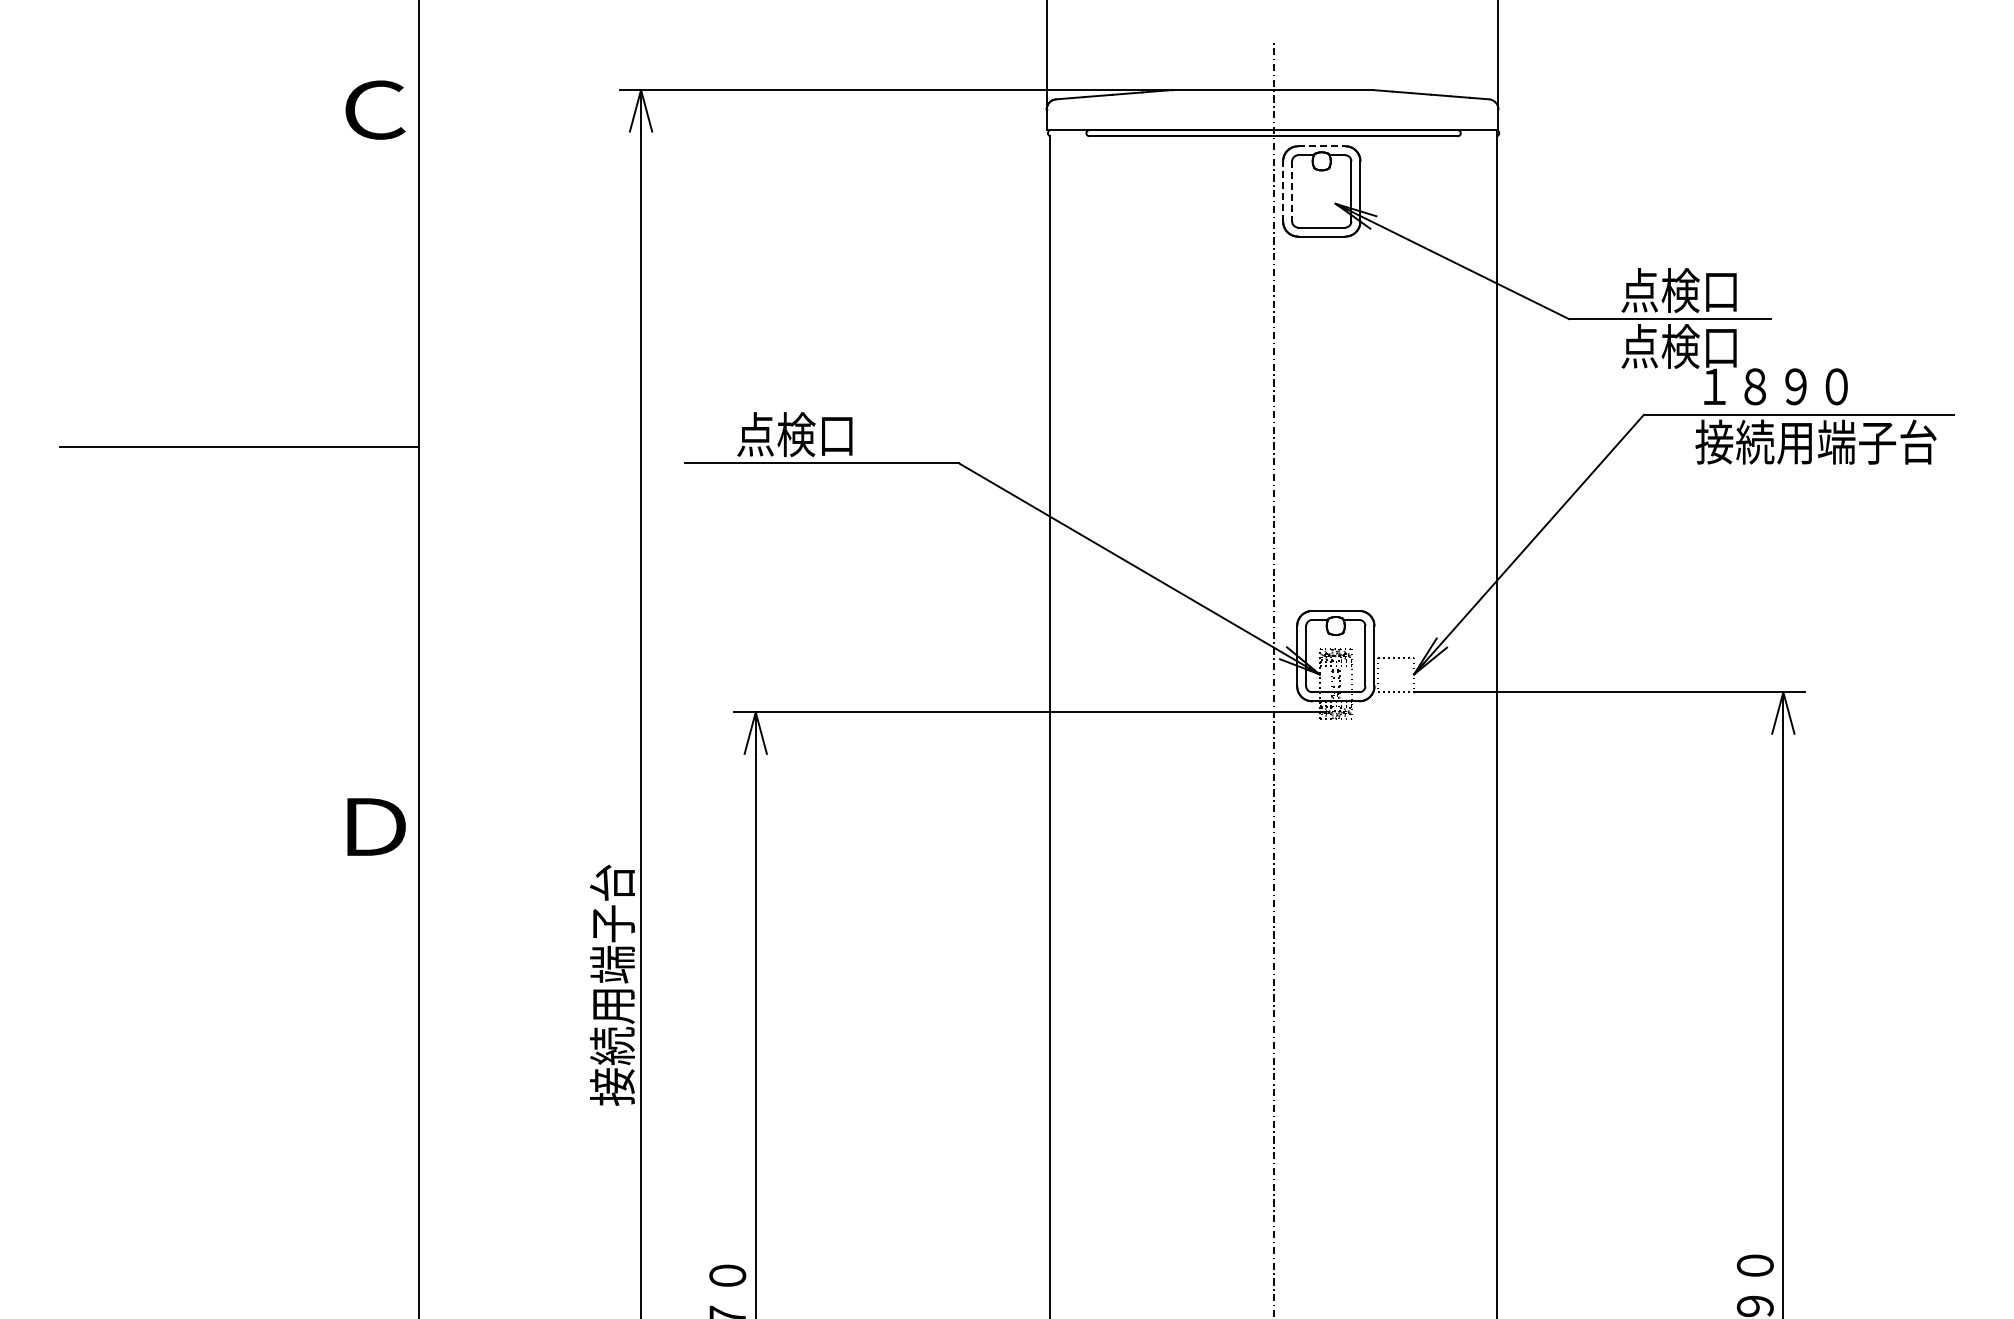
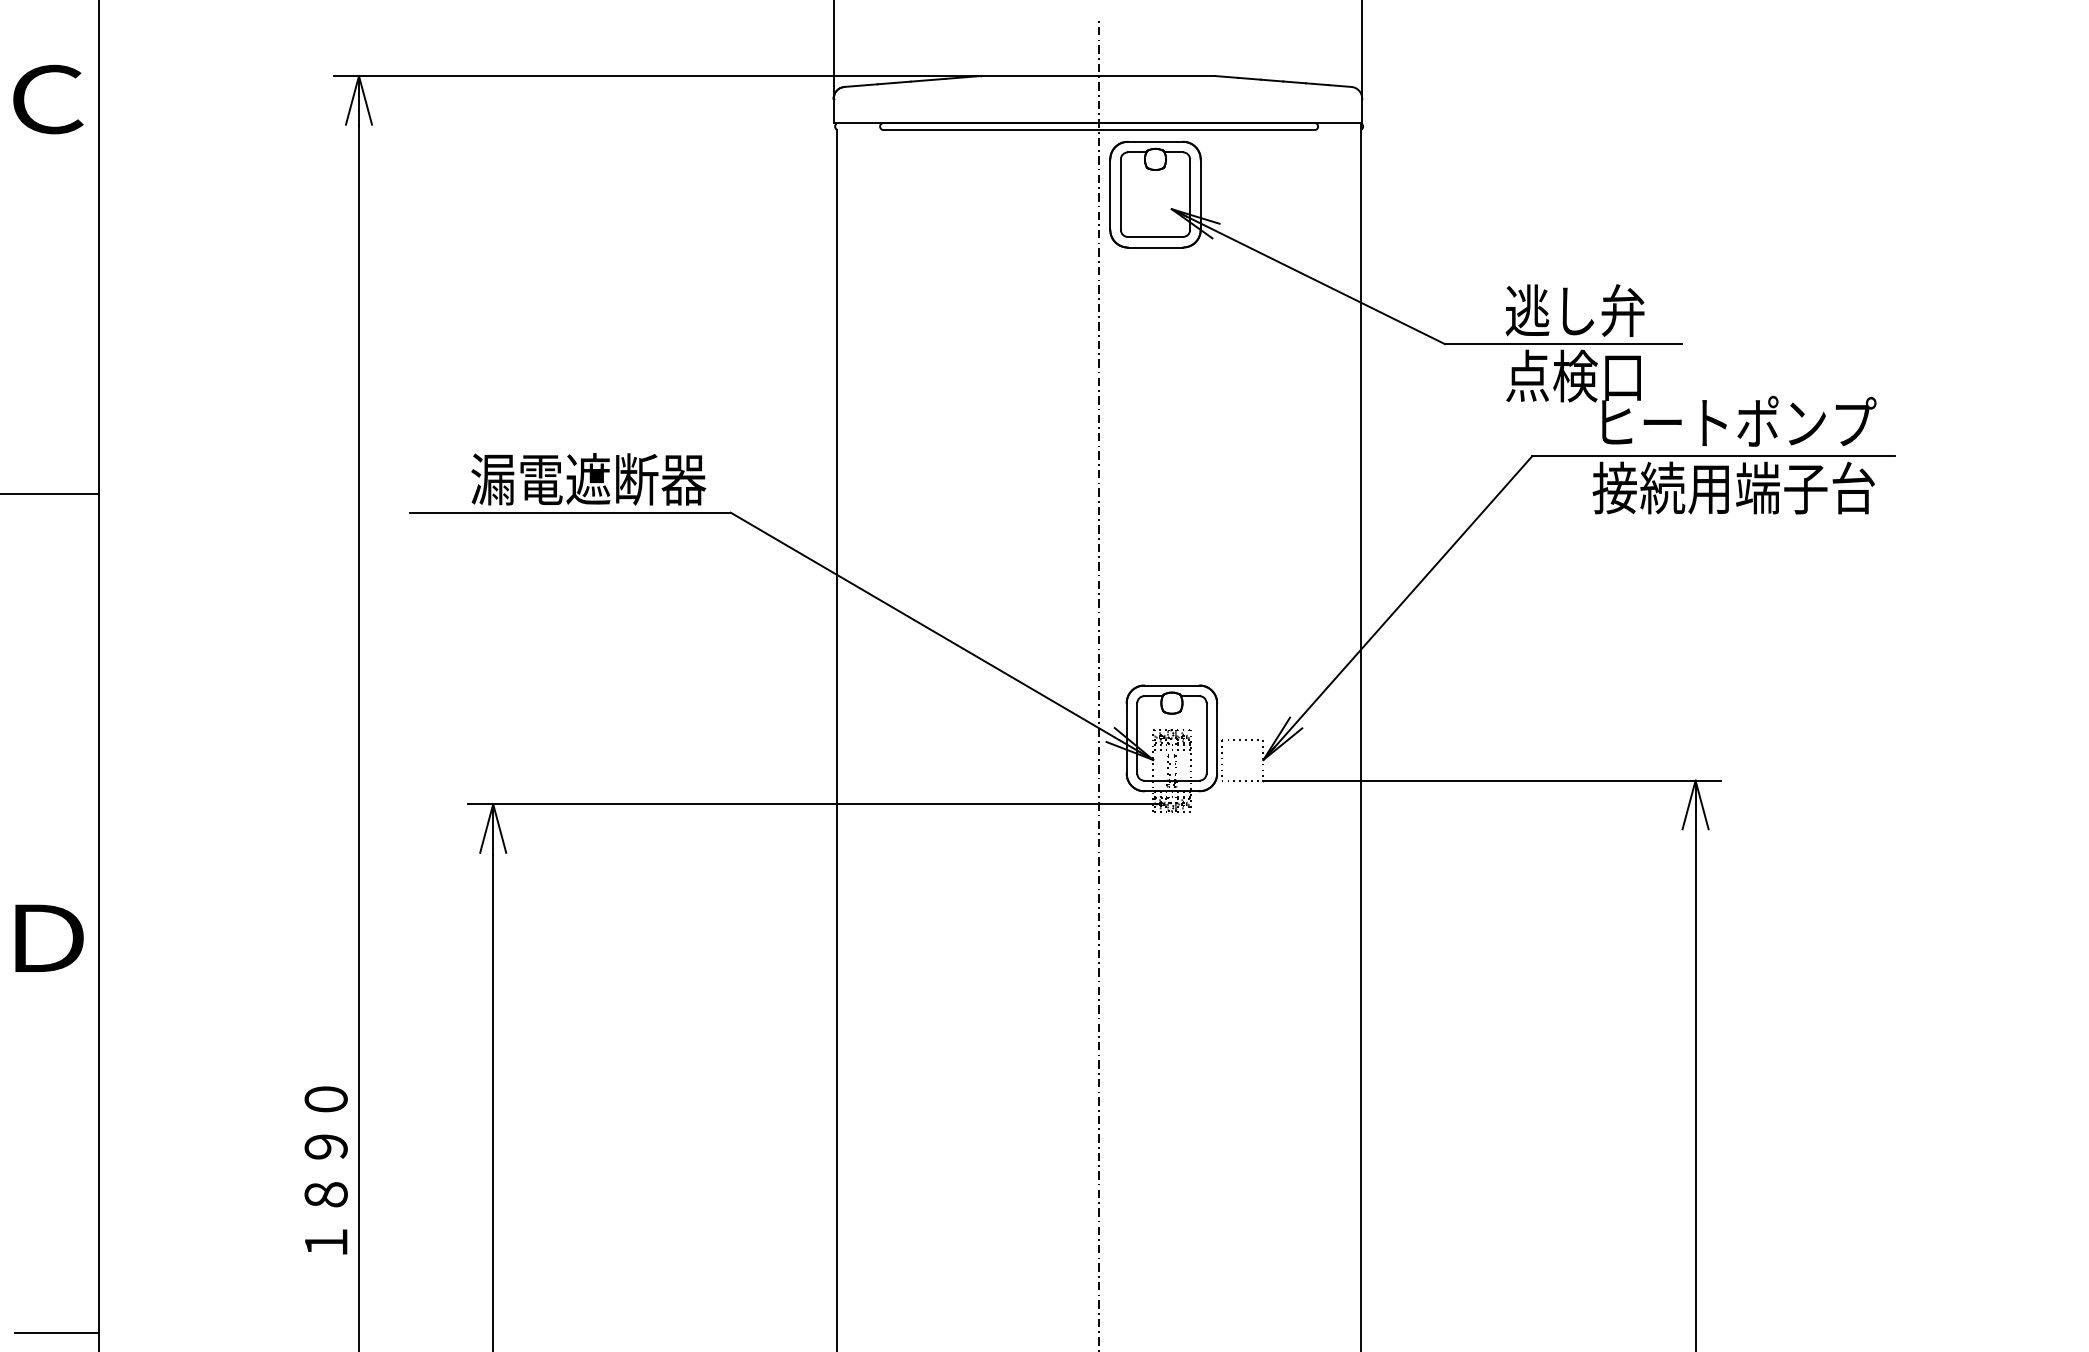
line: (1321, 146) -> (1155, 142), dashed -> solid
line: (1283, 190) -> (1110, 193), dashed -> solid
line: (1292, 191) -> (1121, 194), dashed -> solid
text: (1680, 290) -> (1575, 310), 点検口 -> 逃し弁
text: (1820, 384) -> (1739, 420), １８９０ -> ヒートポンプ
text: (837, 434) -> (588, 479), 点検口 -> 漏電遮断器
text: (612, 984) -> (325, 1122), 接続用端子台 -> １８９０
line: (382, 1164) -> (56, 1333), added

